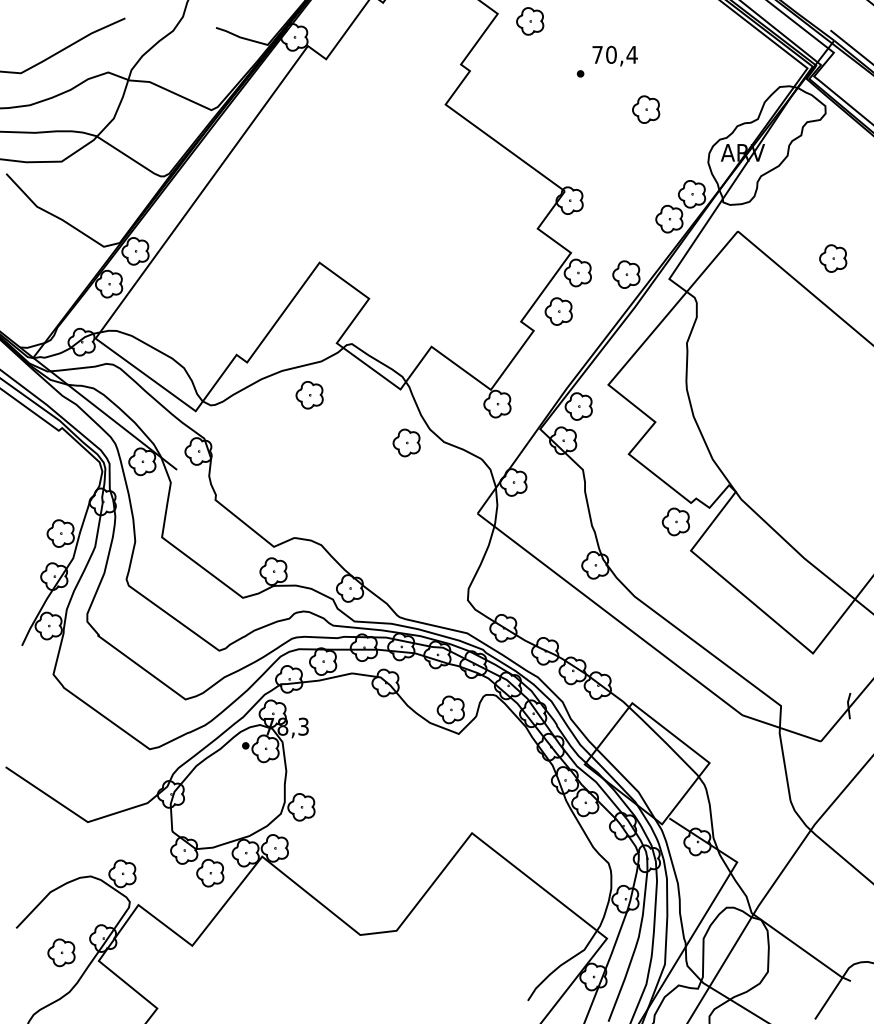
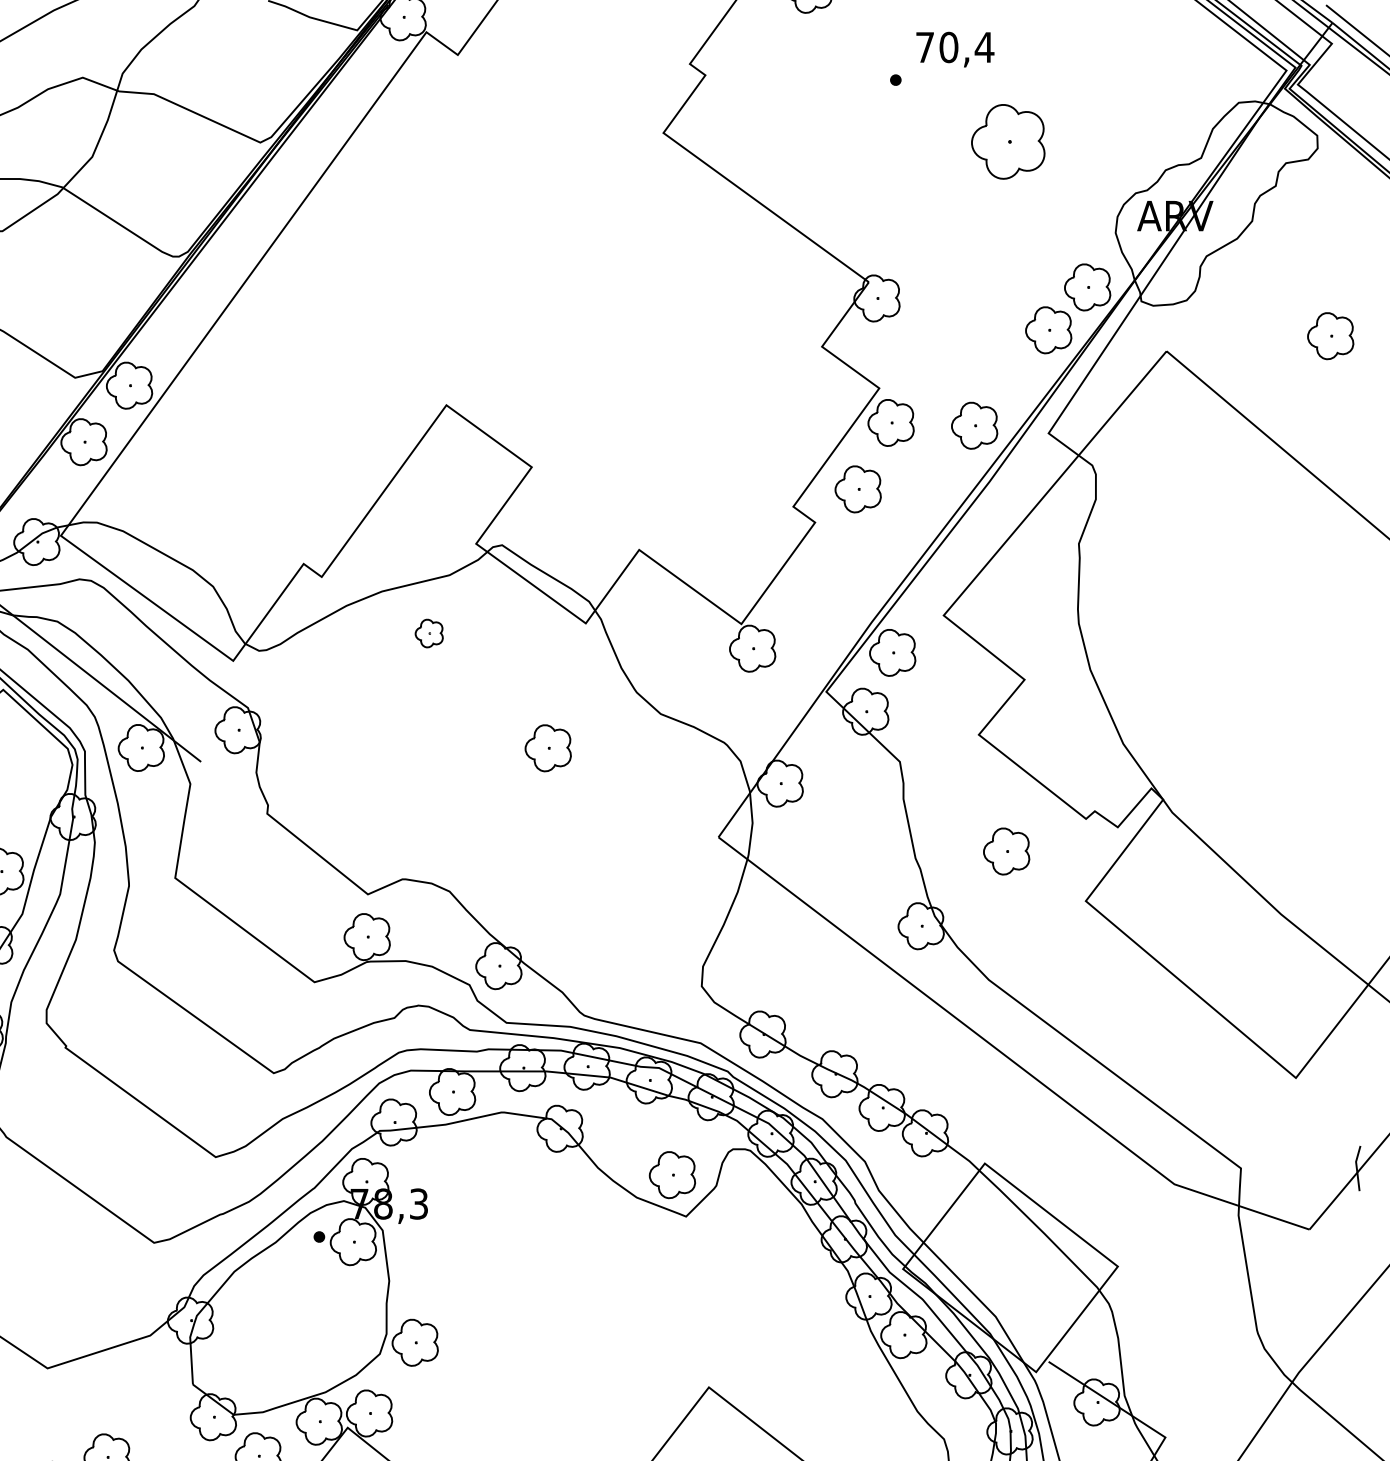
part: (646, 109) -> (1009, 141), size x1.6
part: (833, 258) -> (1331, 335), moved
part: (309, 395) -> (429, 633), size x0.6
part: (406, 442) -> (547, 747), moved
part: (675, 521) -> (1005, 850), moved

